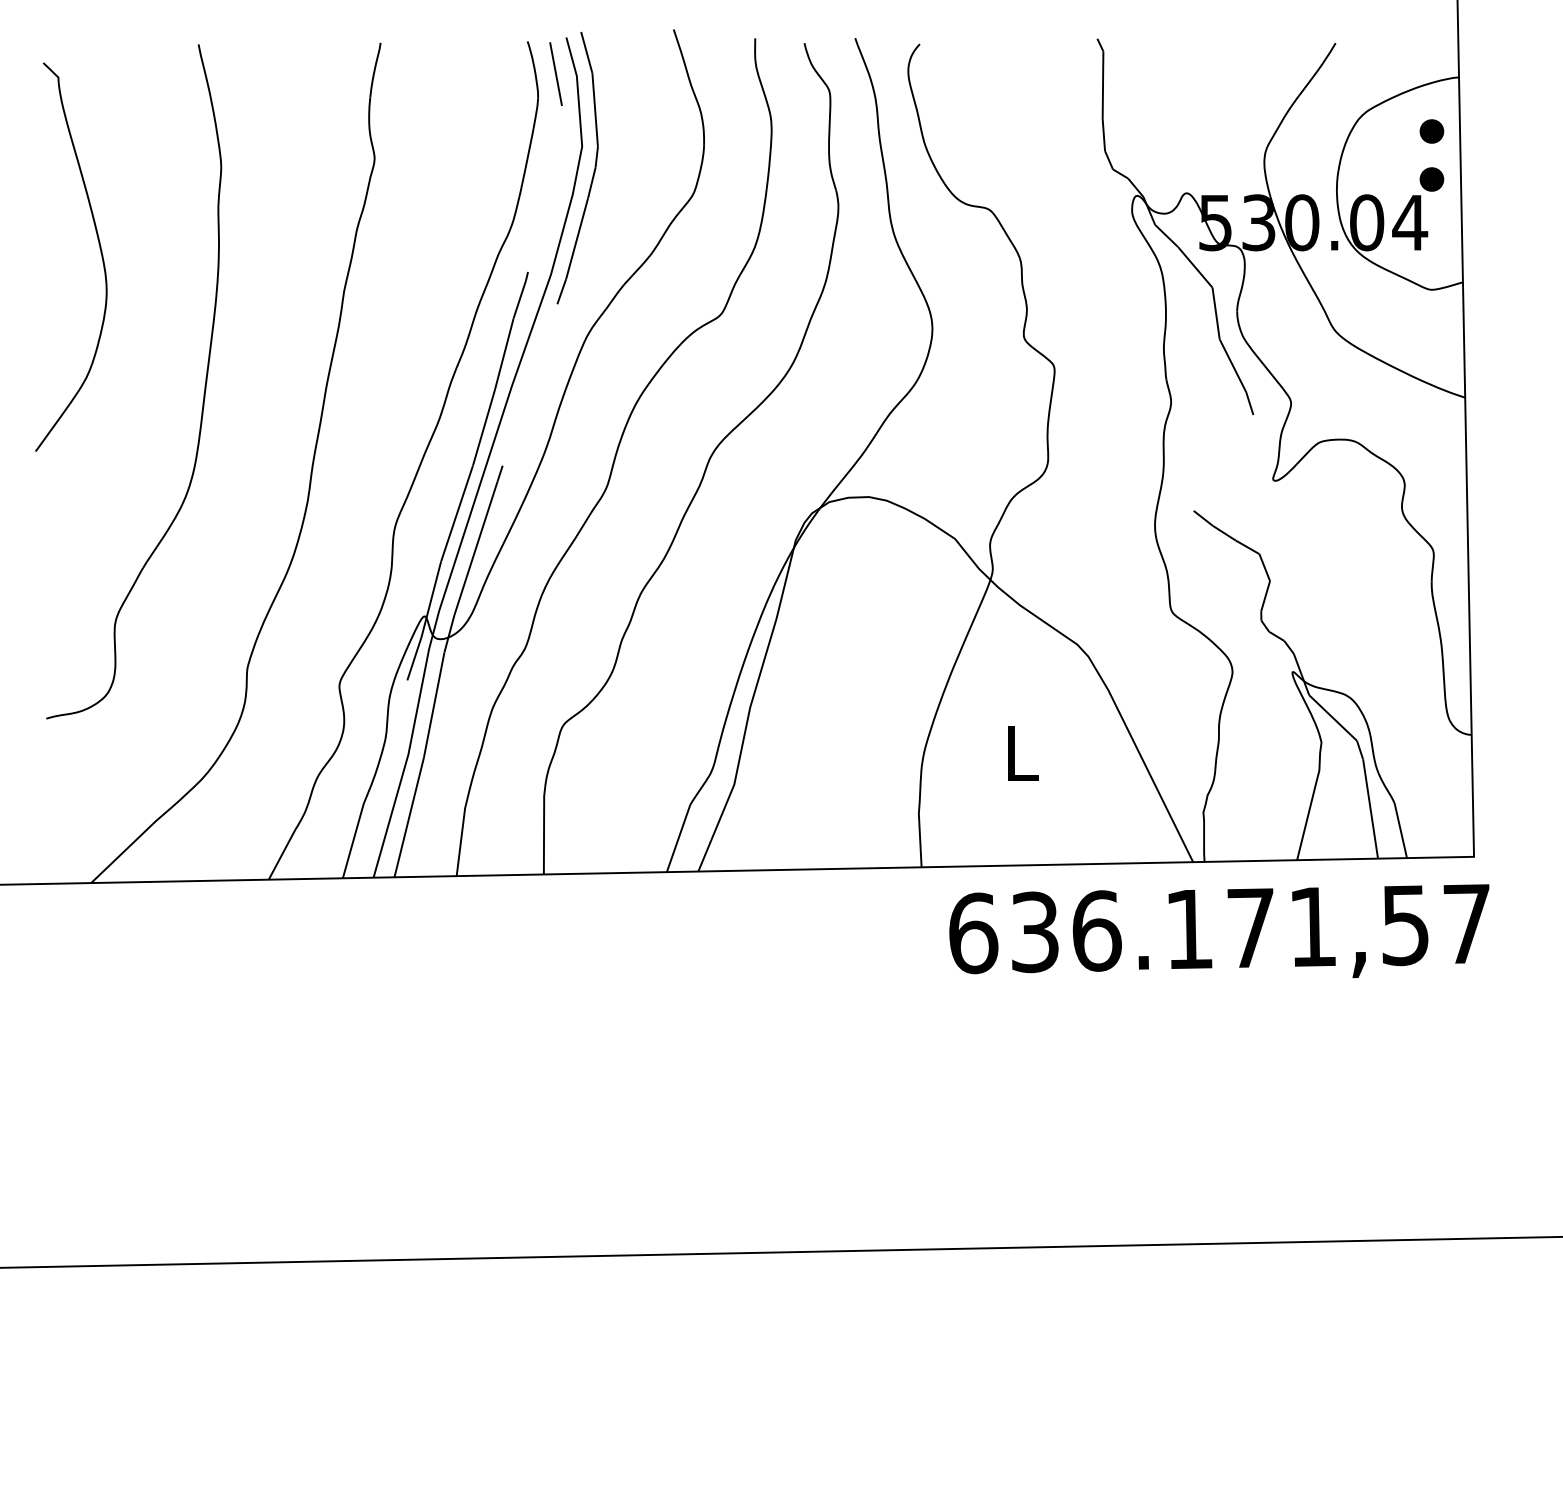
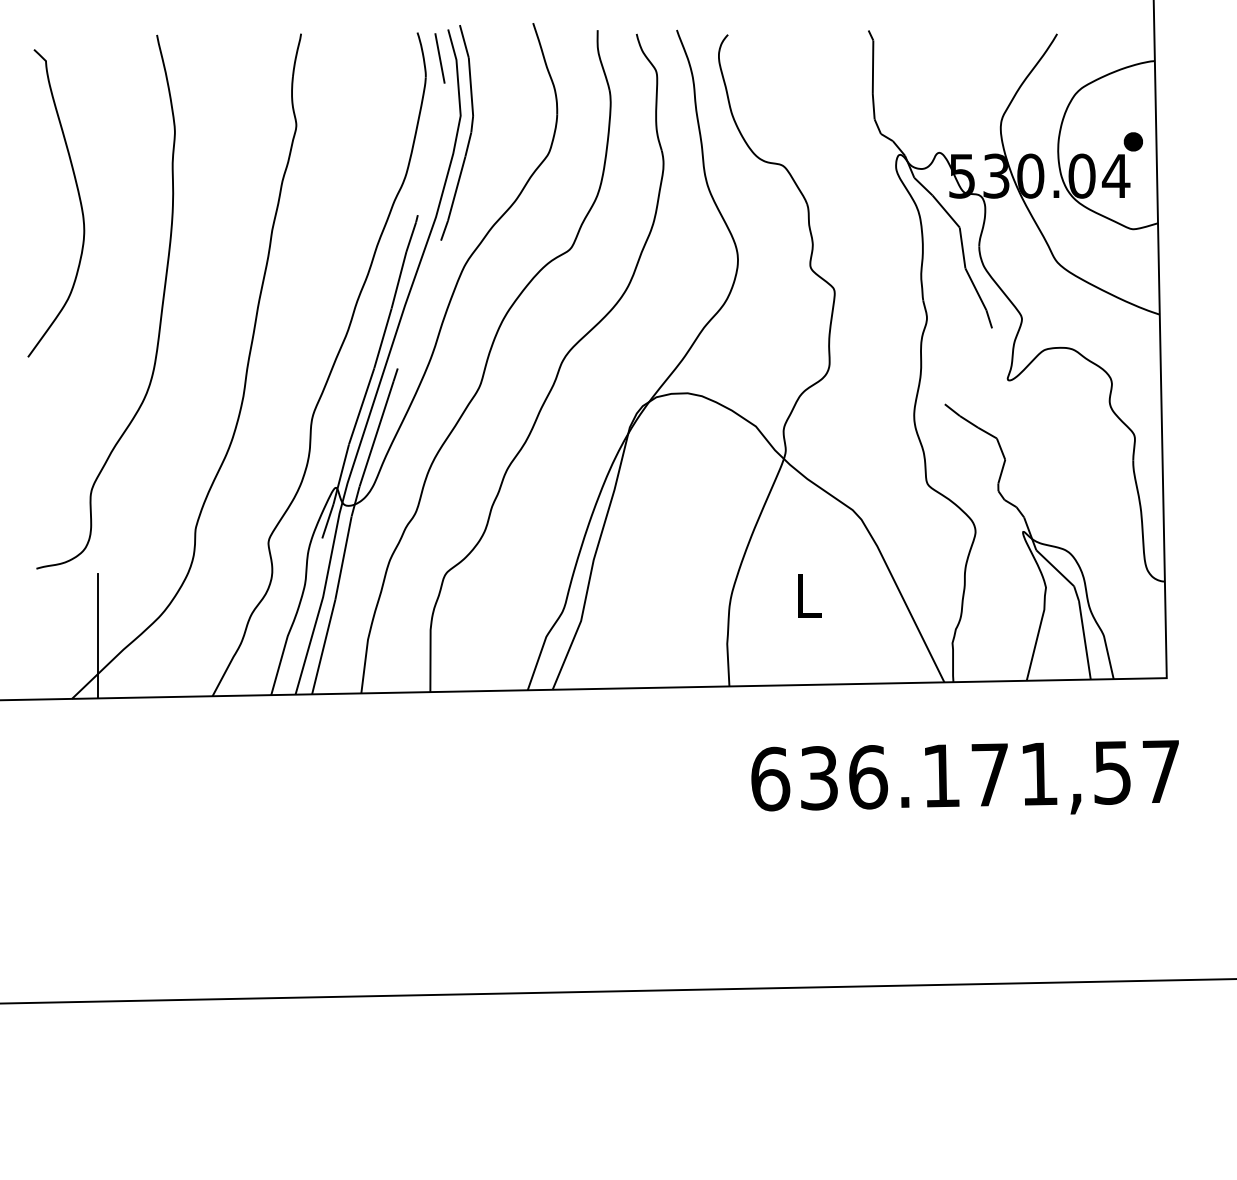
part: (1431, 131) -> (1133, 103), removed
line: (123, 803) -> (97, 635), added
text: (1219, 930) -> (965, 776), moved

